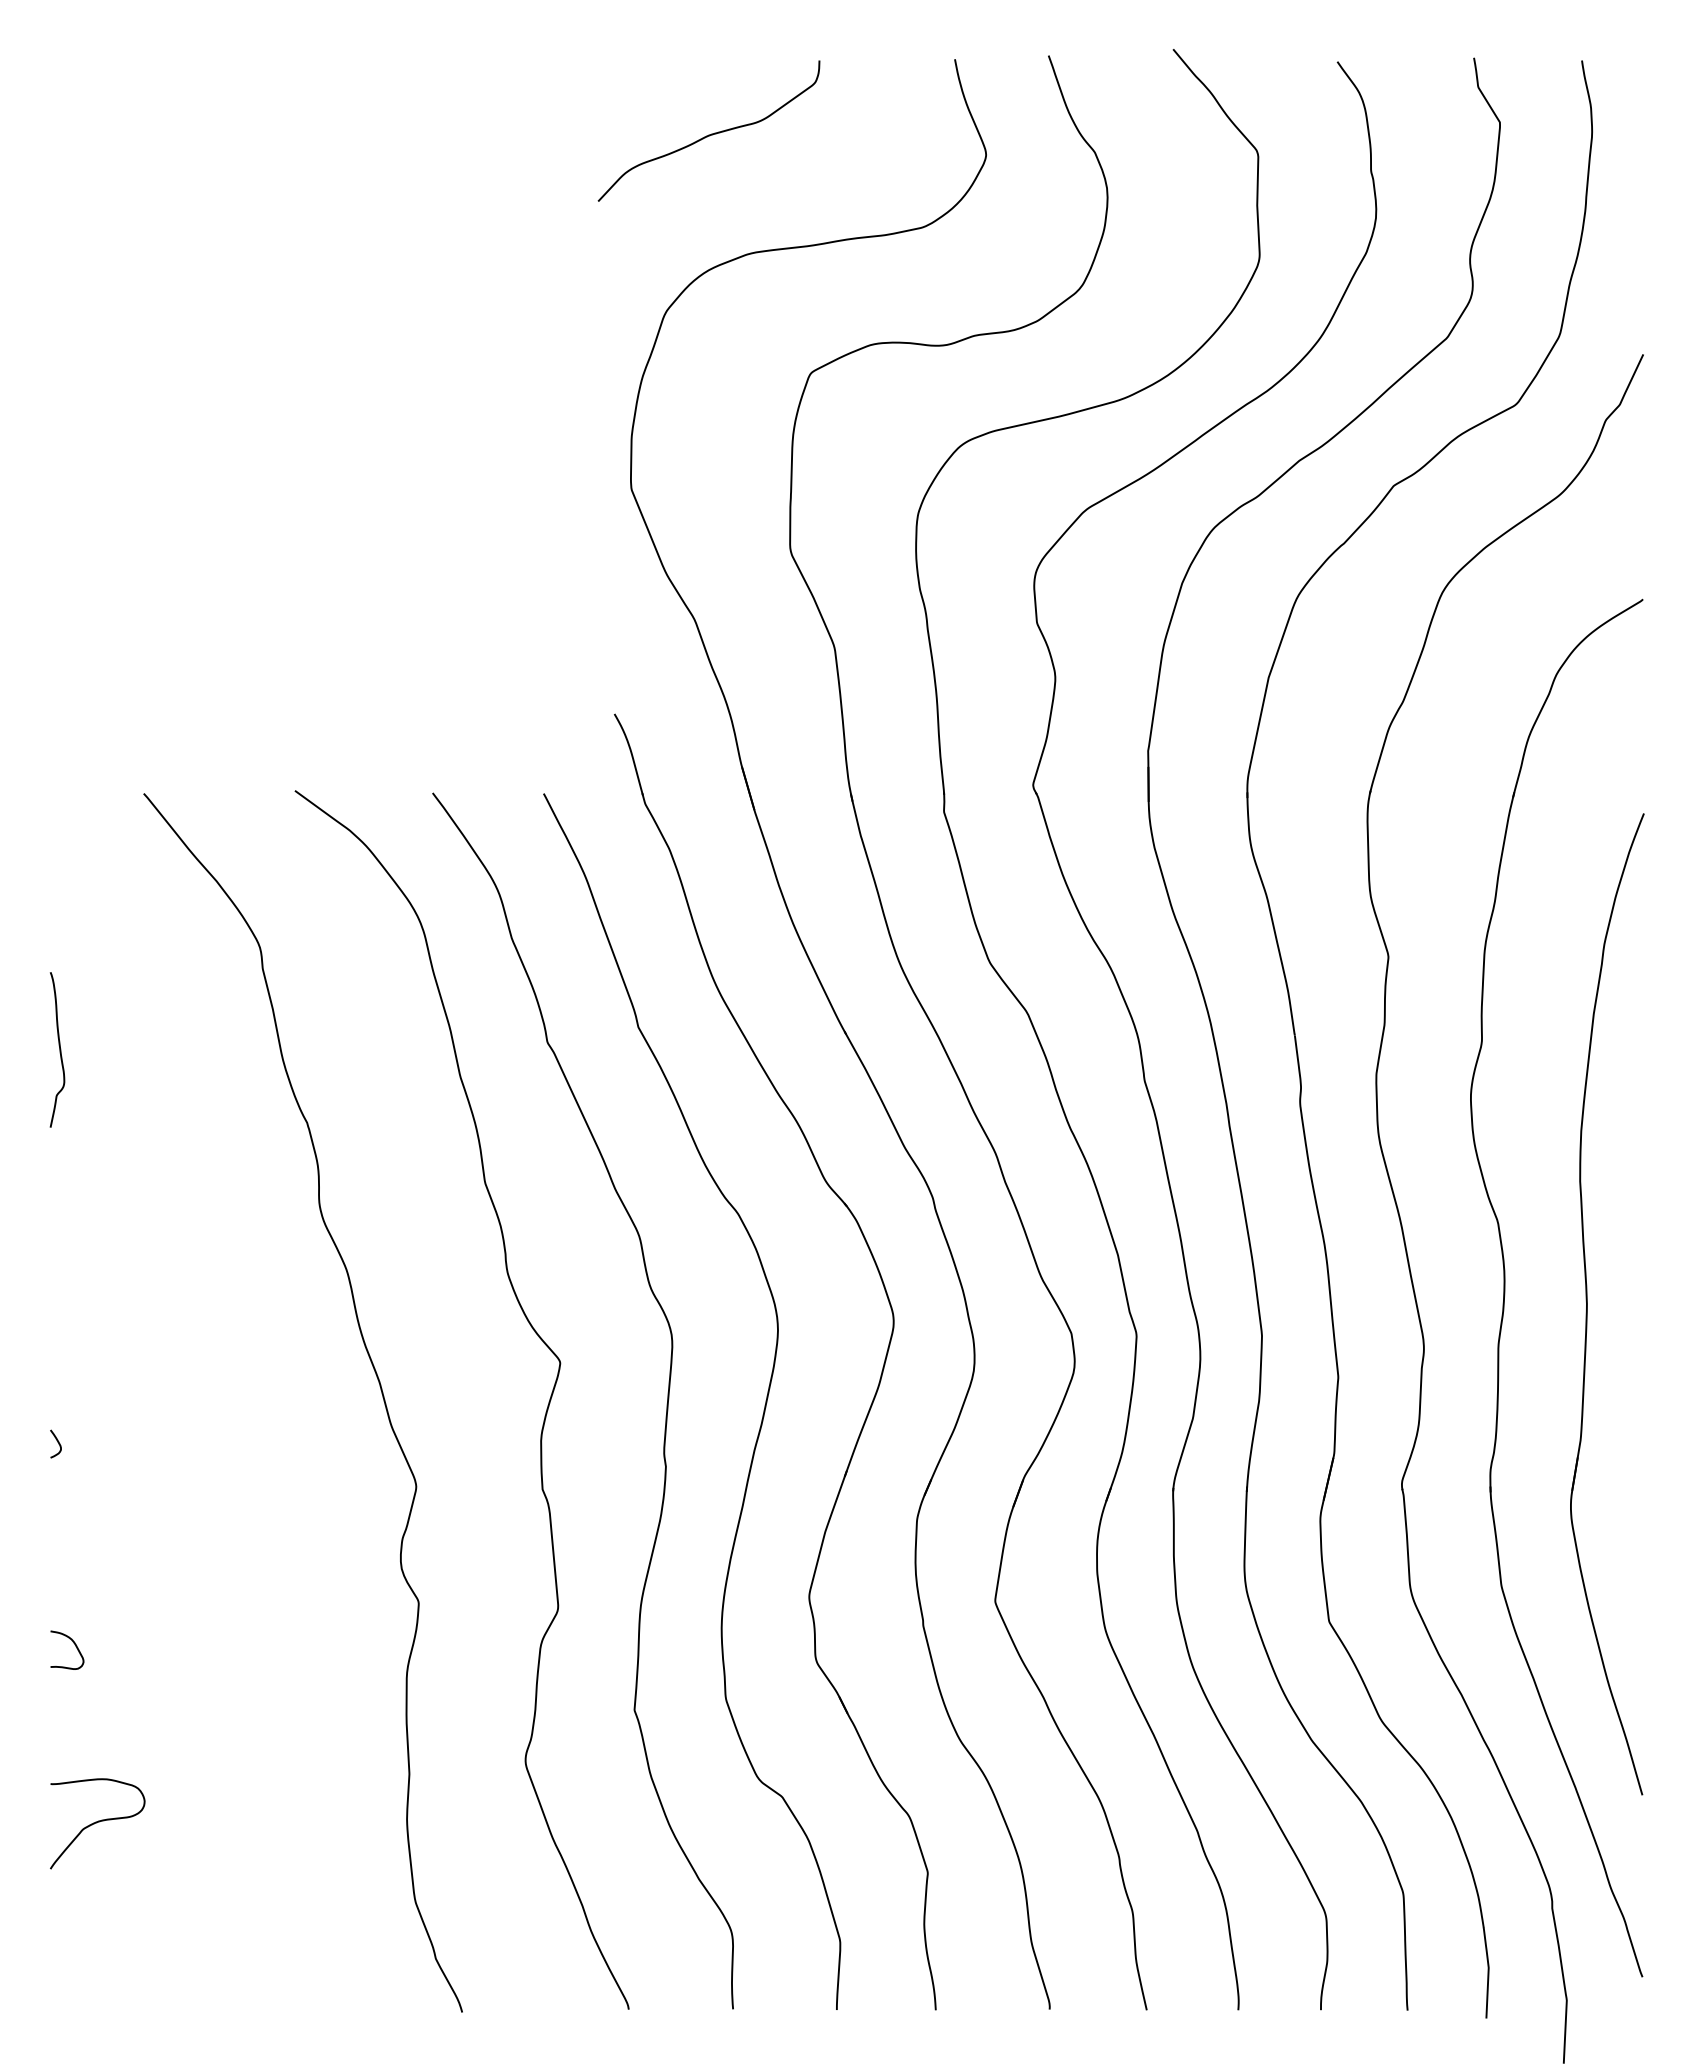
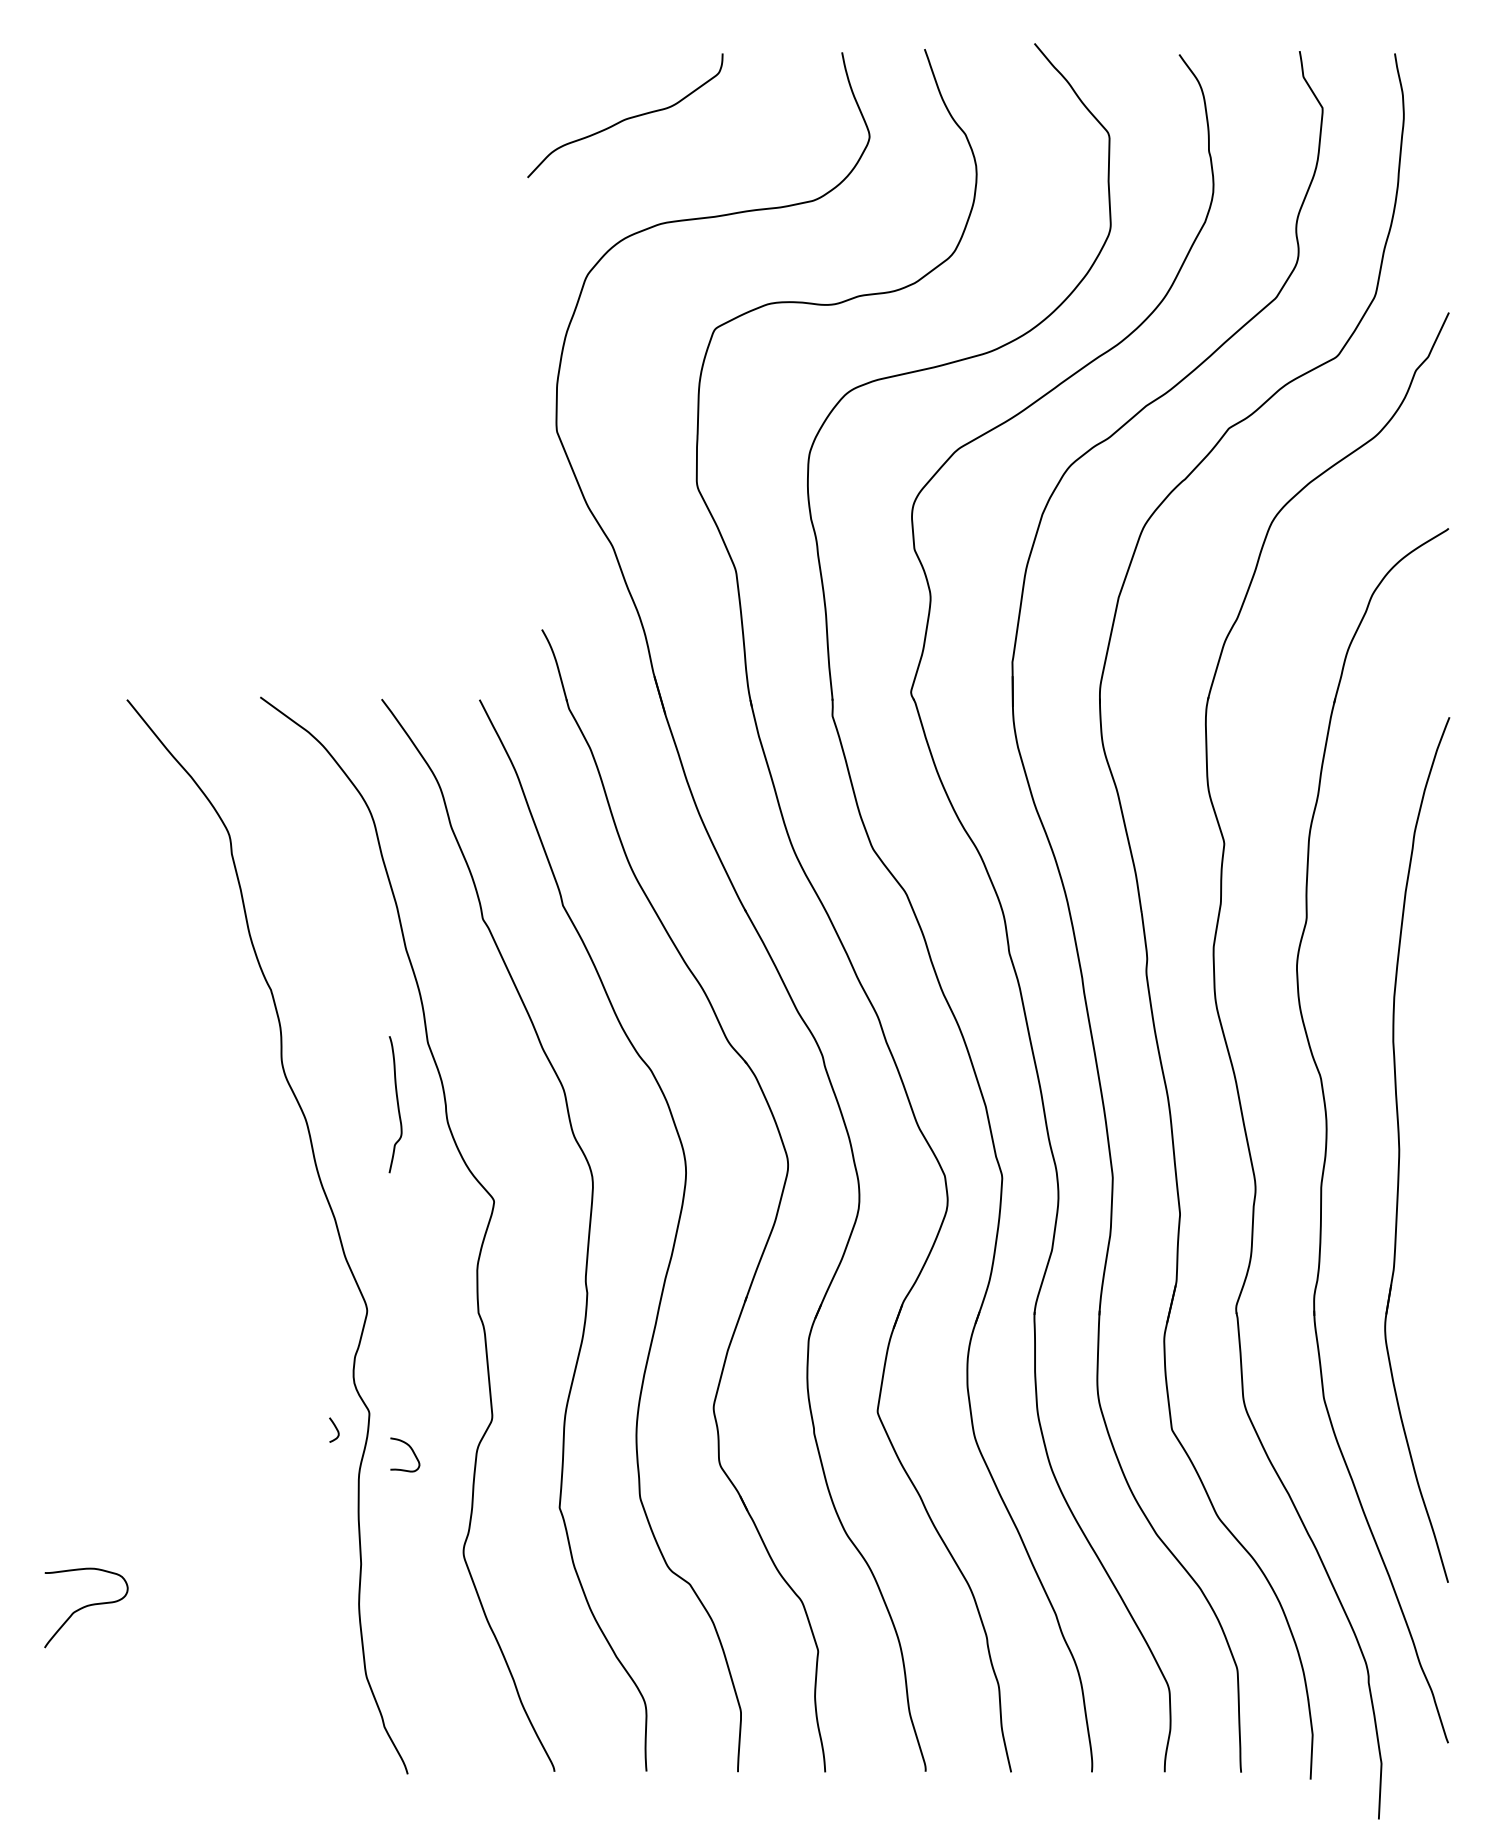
curve: (59, 1049) -> (397, 1104), moved
curve: (57, 1442) -> (335, 1428), moved
curve: (73, 1643) -> (410, 1449), moved

